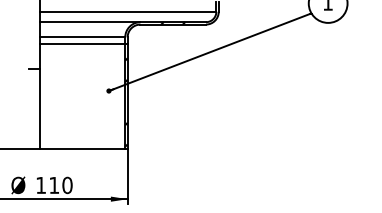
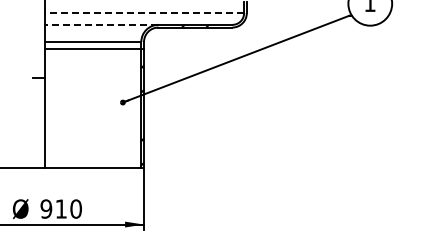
line: (128, 12) -> (144, 13), solid -> dashed
line: (89, 21) -> (101, 24), solid -> dashed
text: (41, 184) -> (46, 208), 110 -> 910

